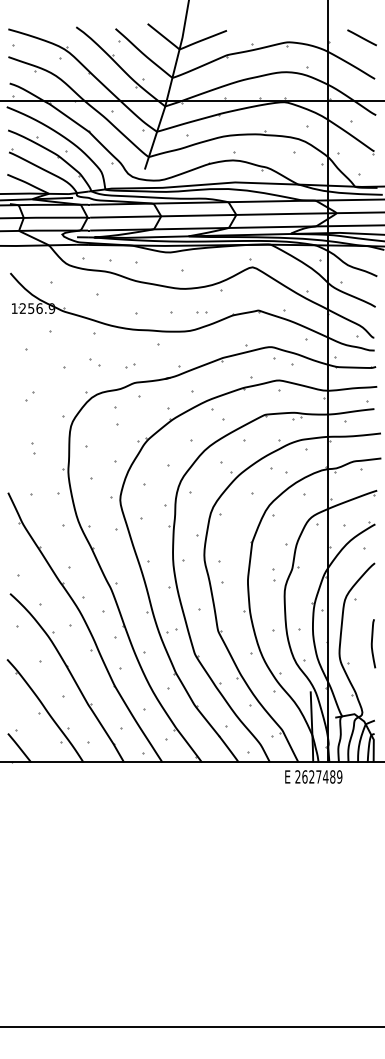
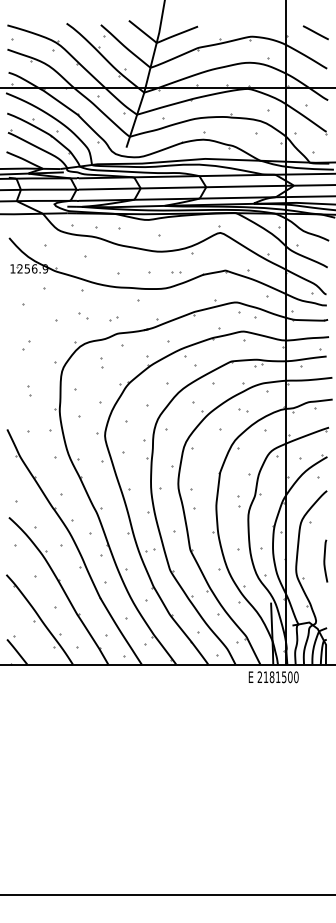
part: (116, 415) -> (101, 362), size x0.62
part: (279, 471) -> (243, 410), size x0.62
text: (321, 777) -> (280, 677), 2627489 -> 2181500

